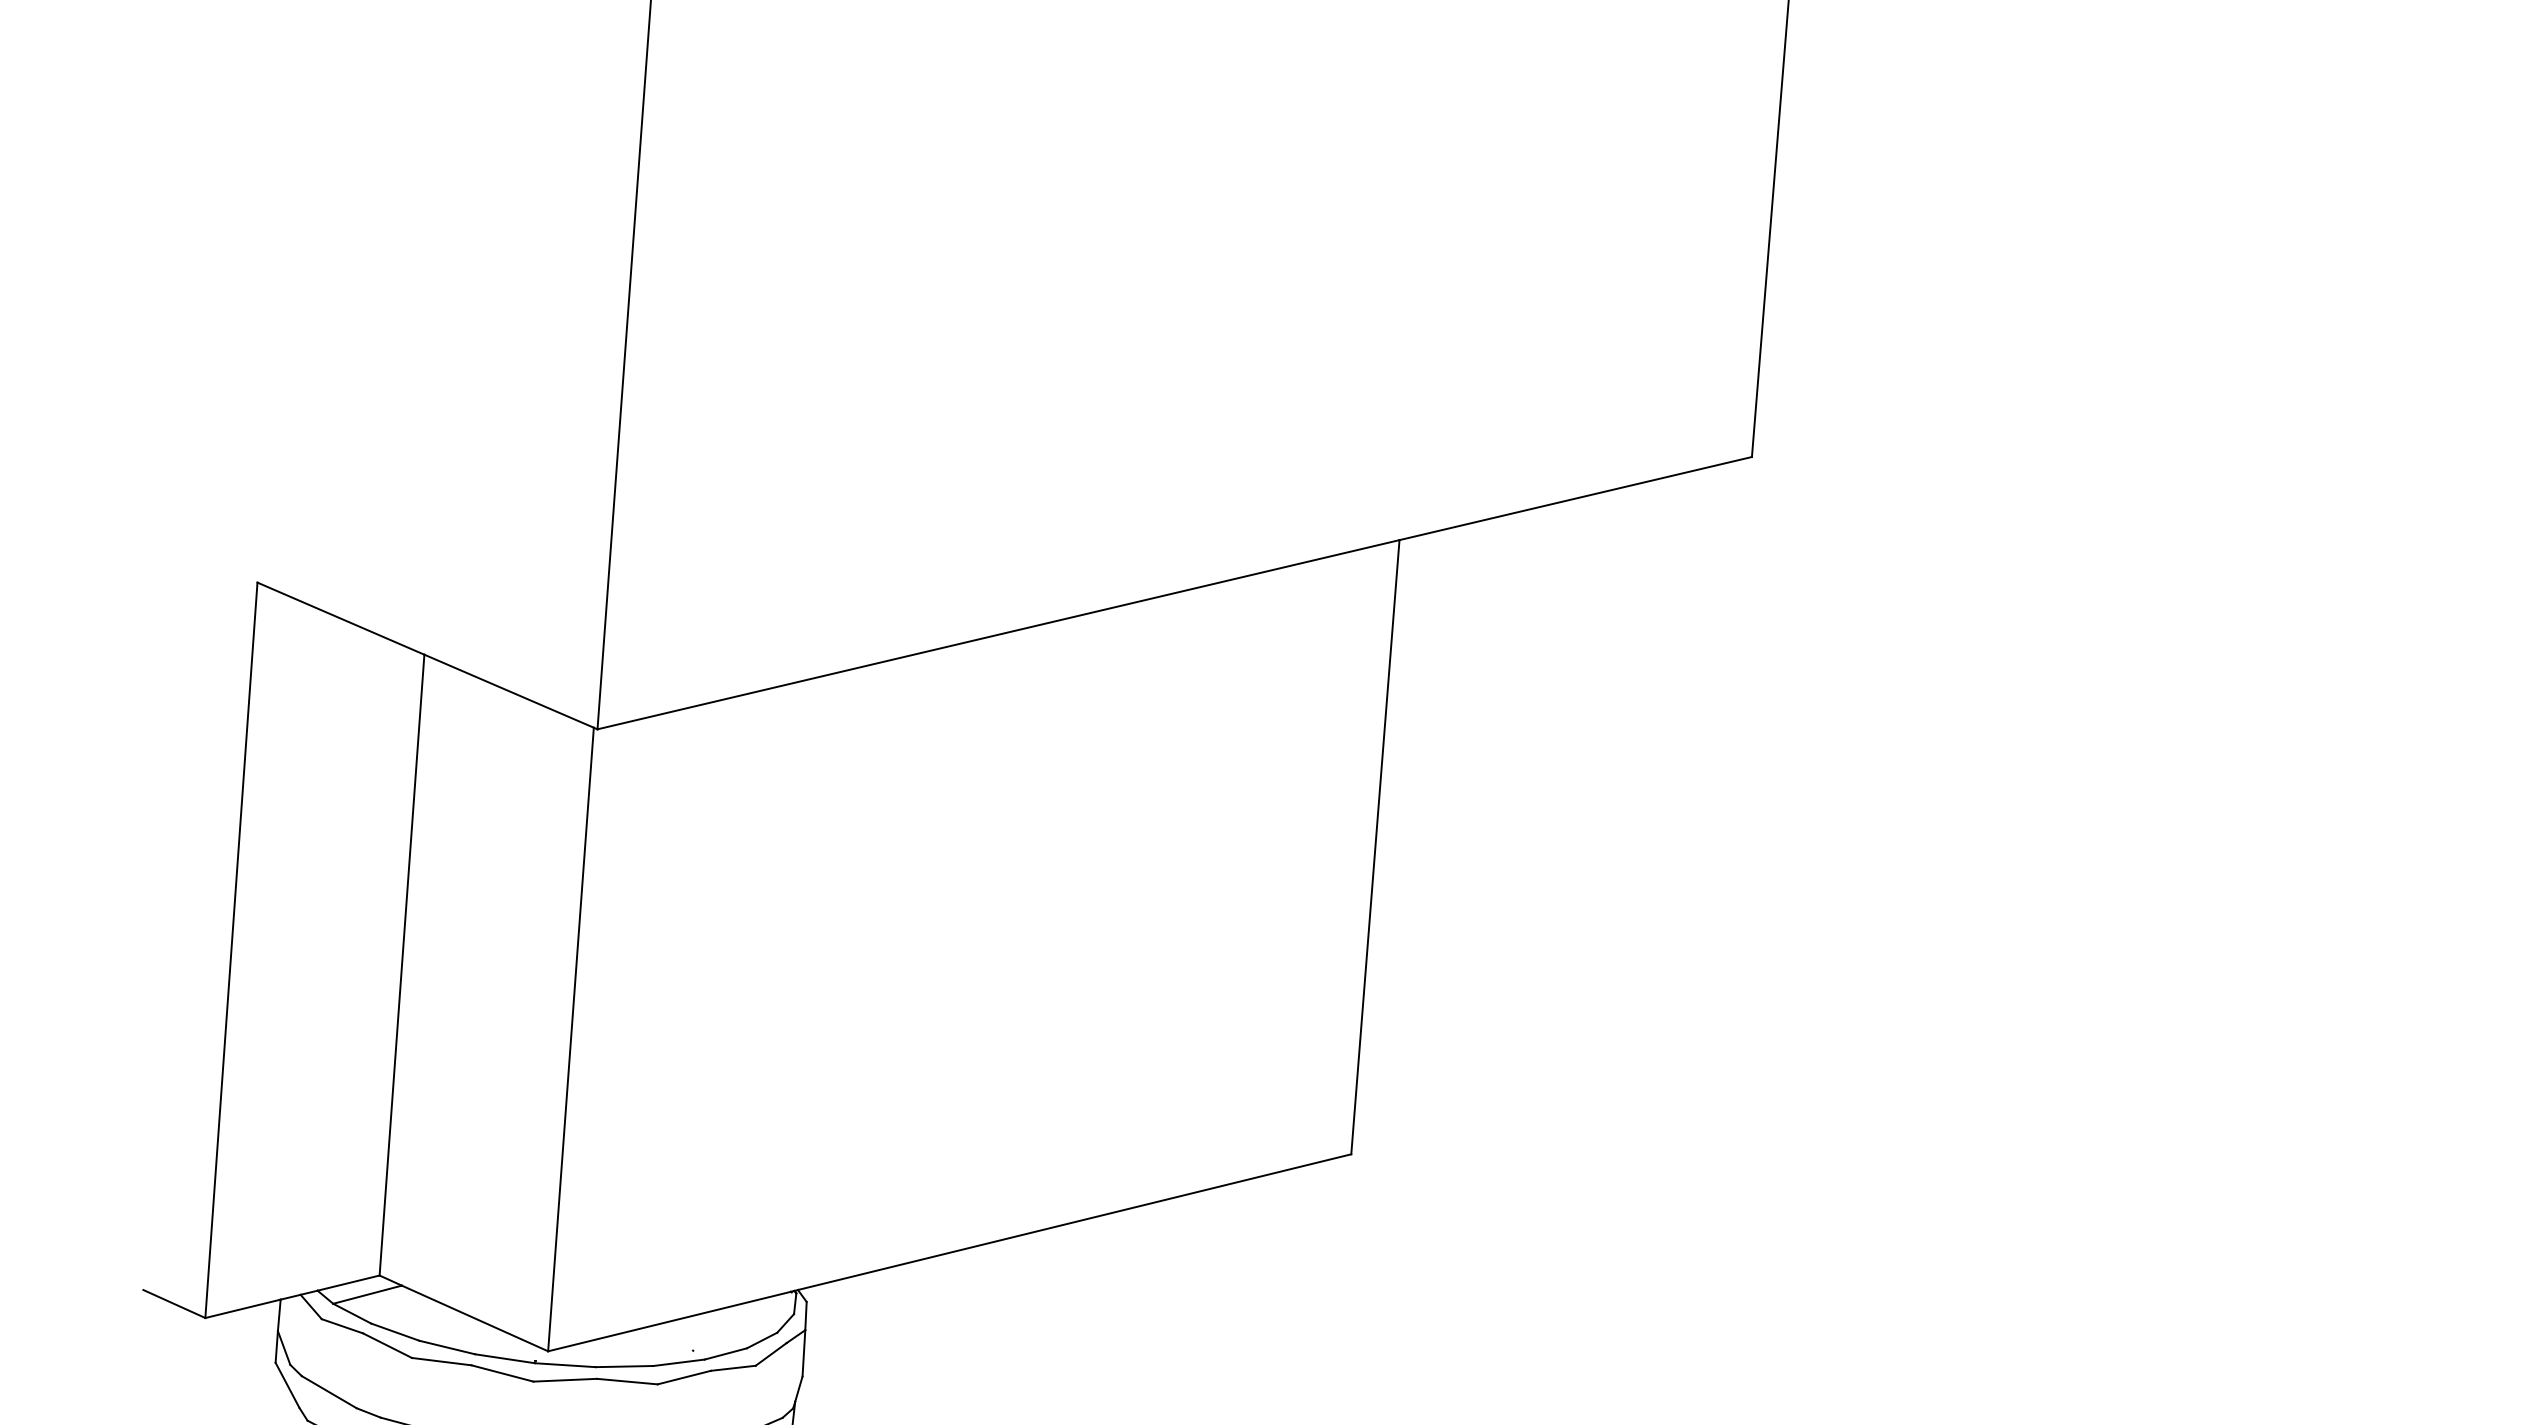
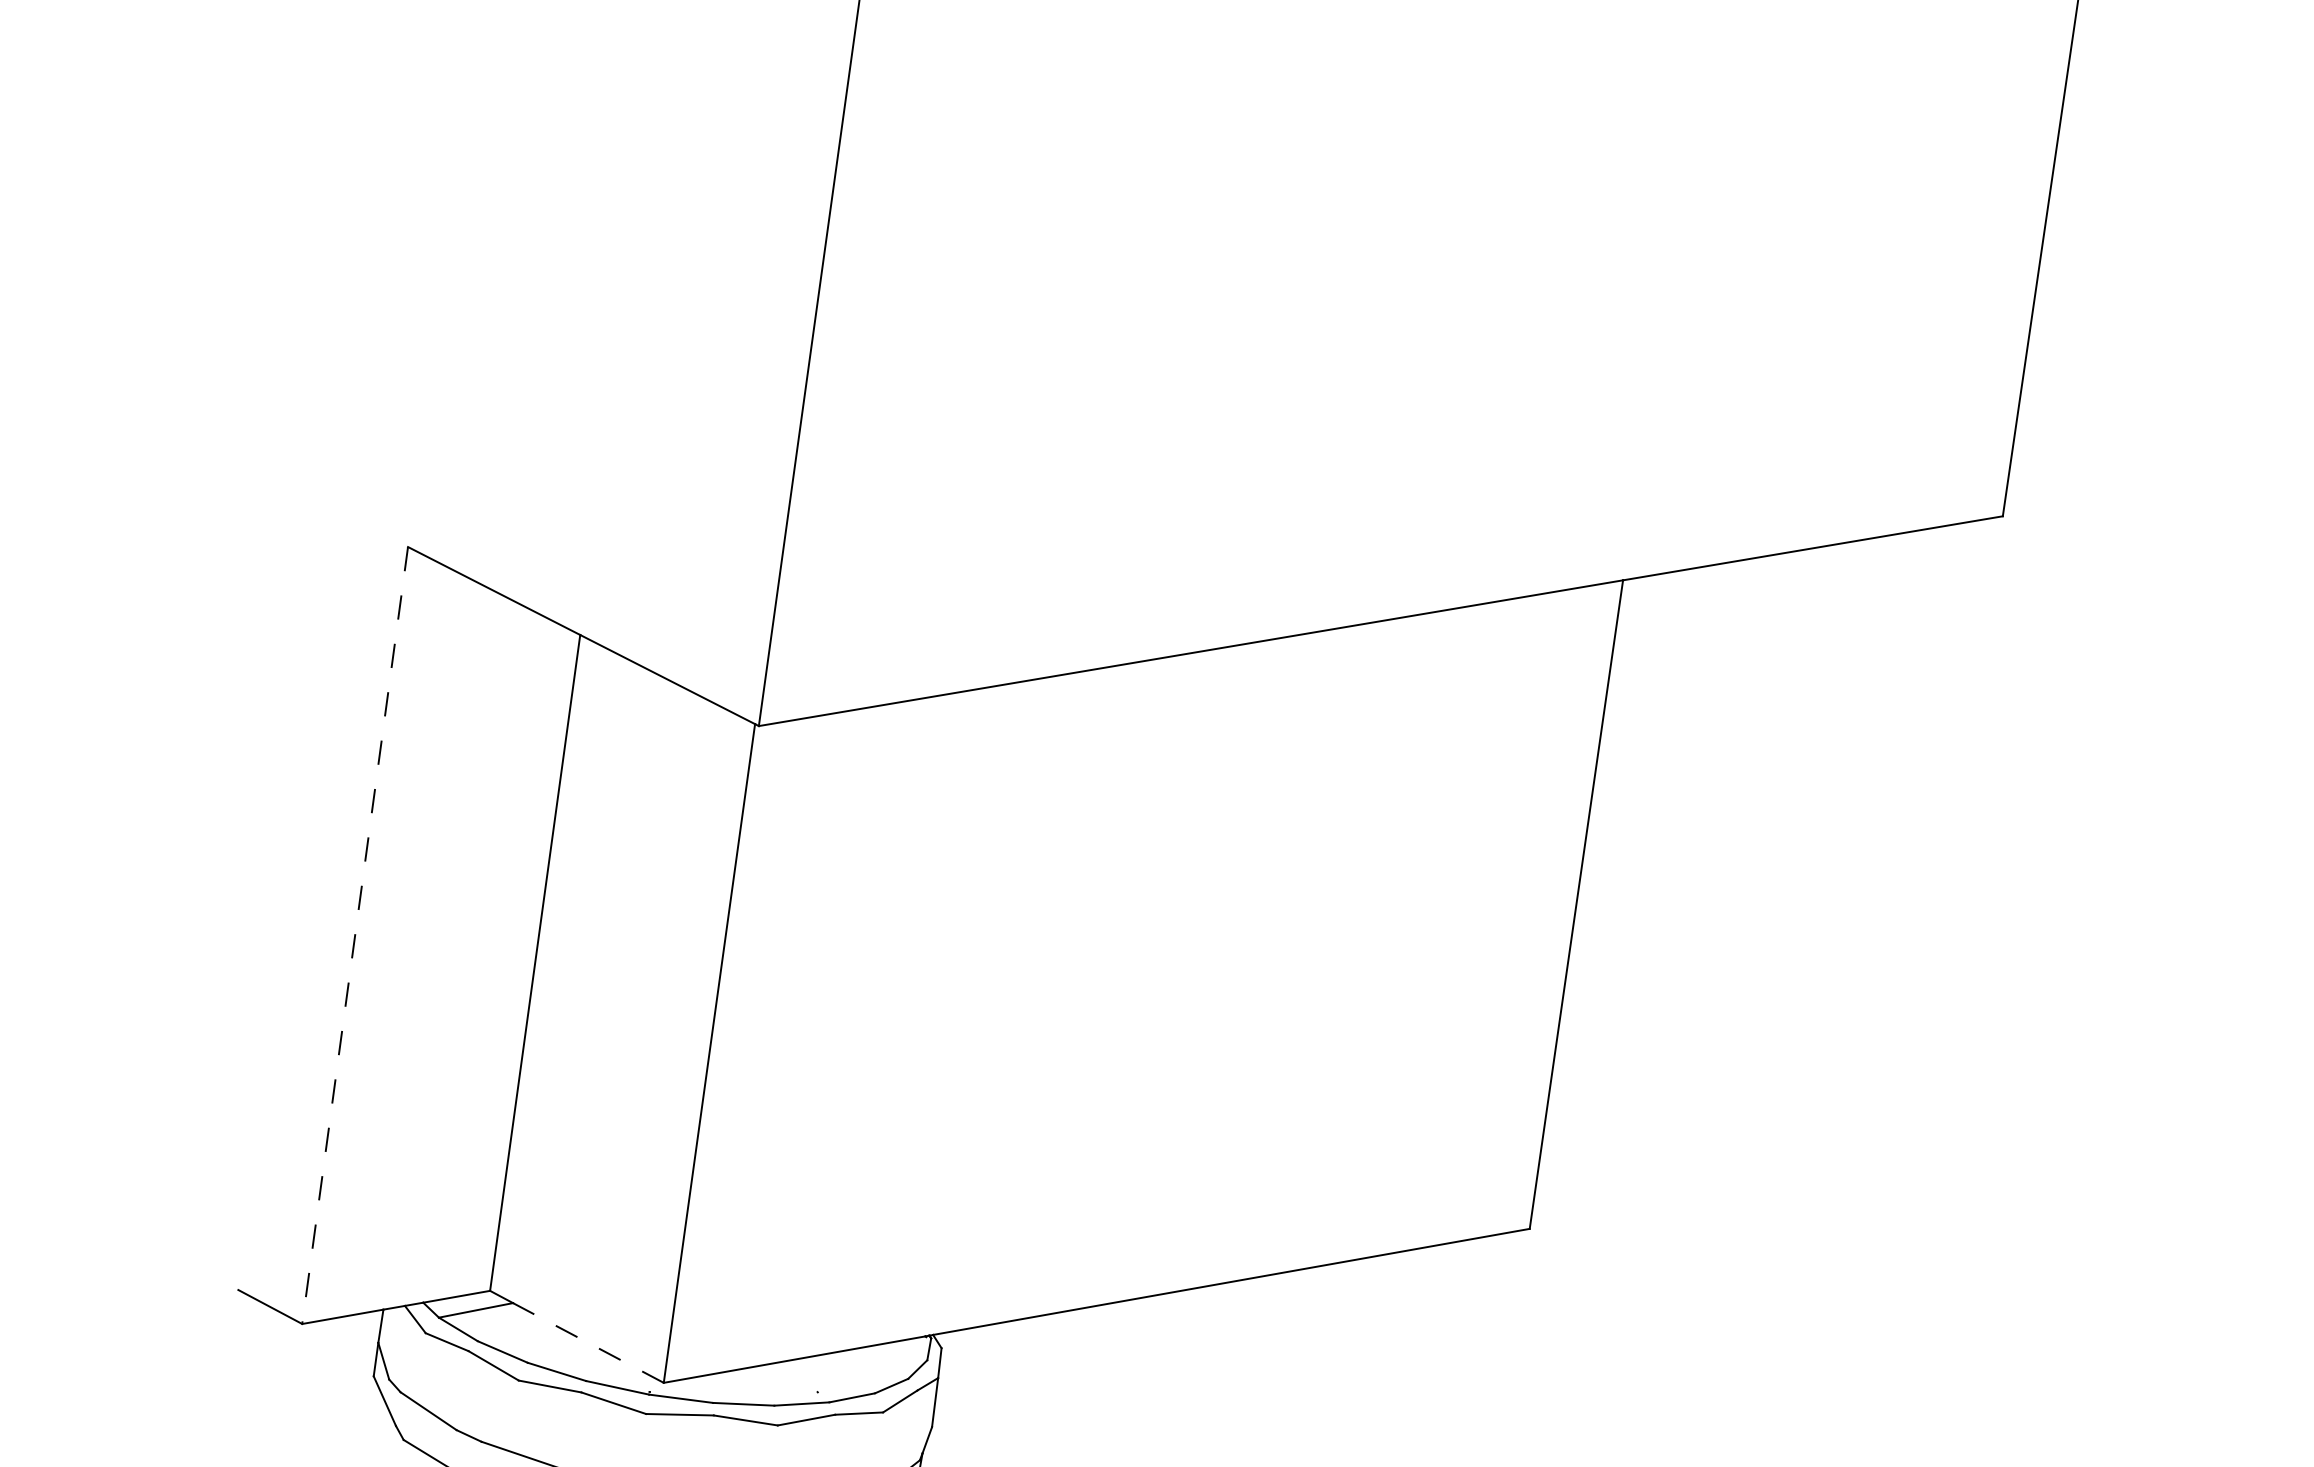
line: (231, 950) -> (355, 935), solid -> dashed
line: (474, 1318) -> (587, 1342), solid -> dashed

